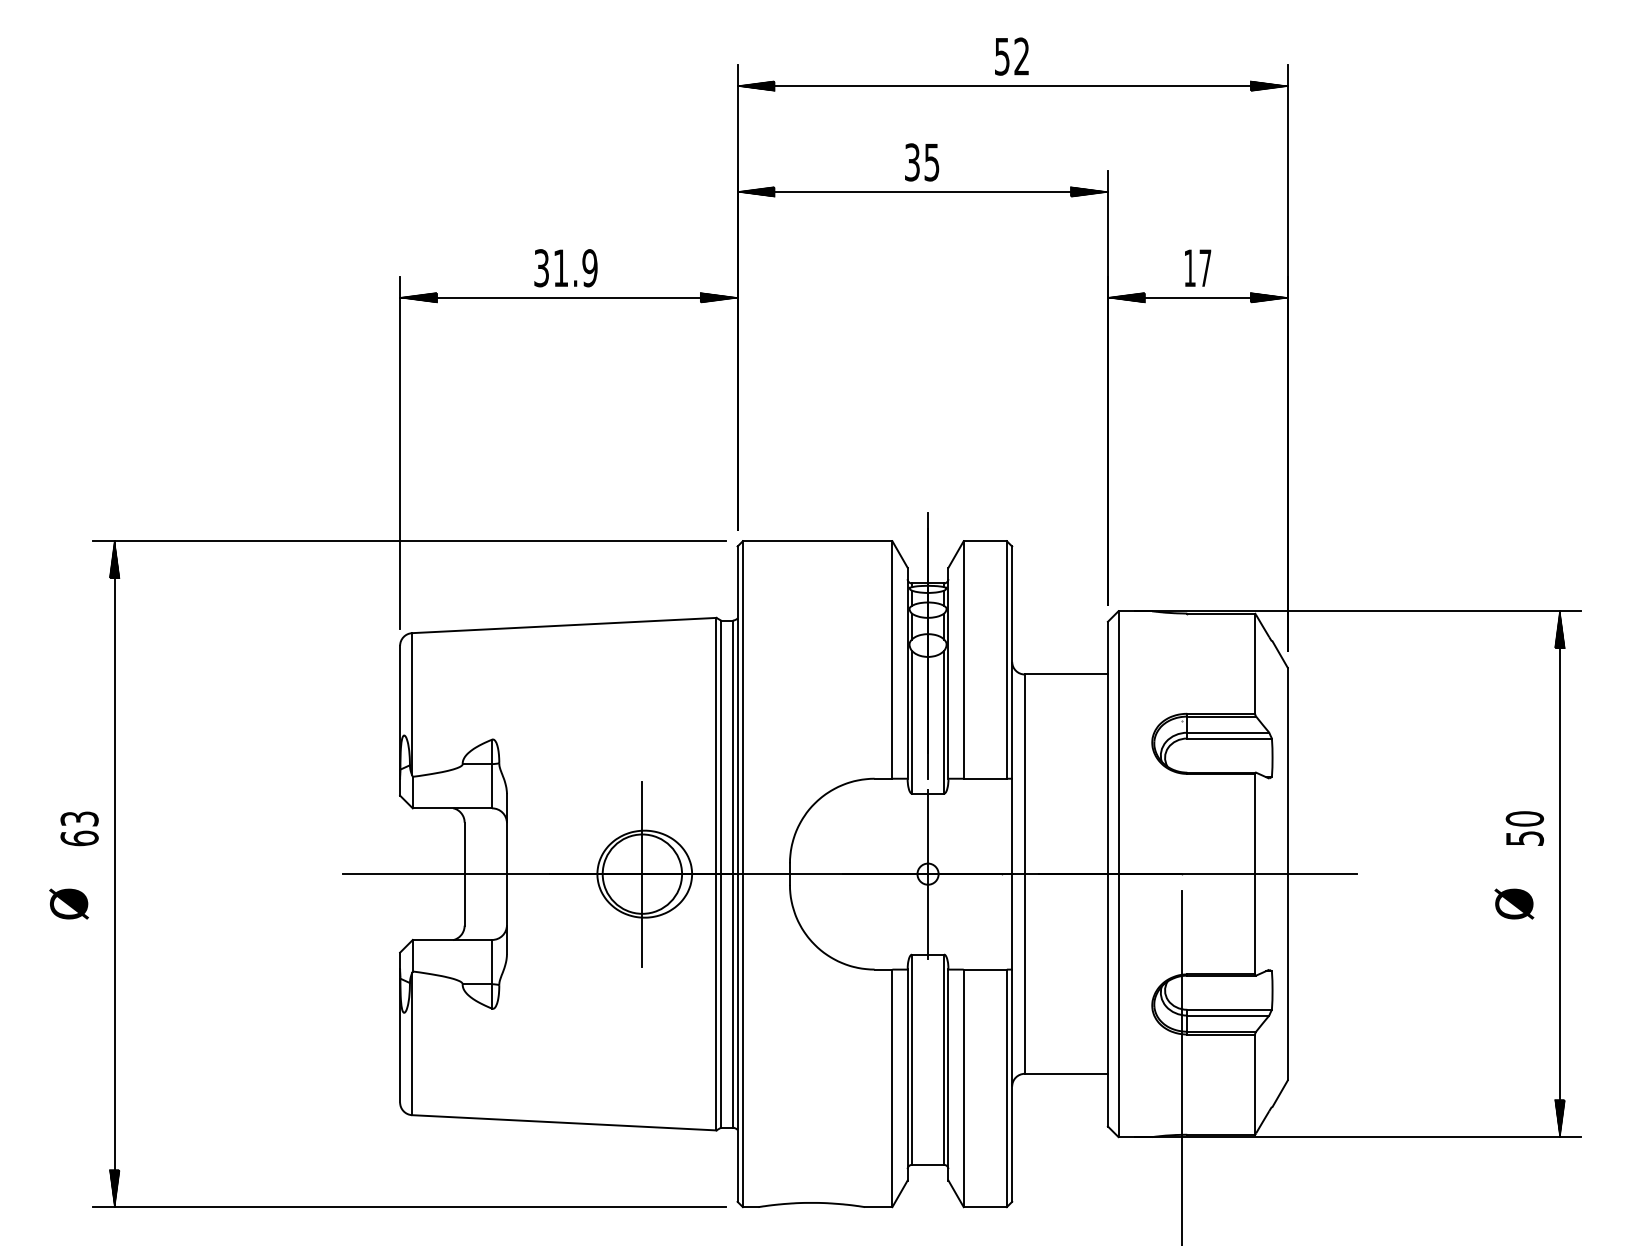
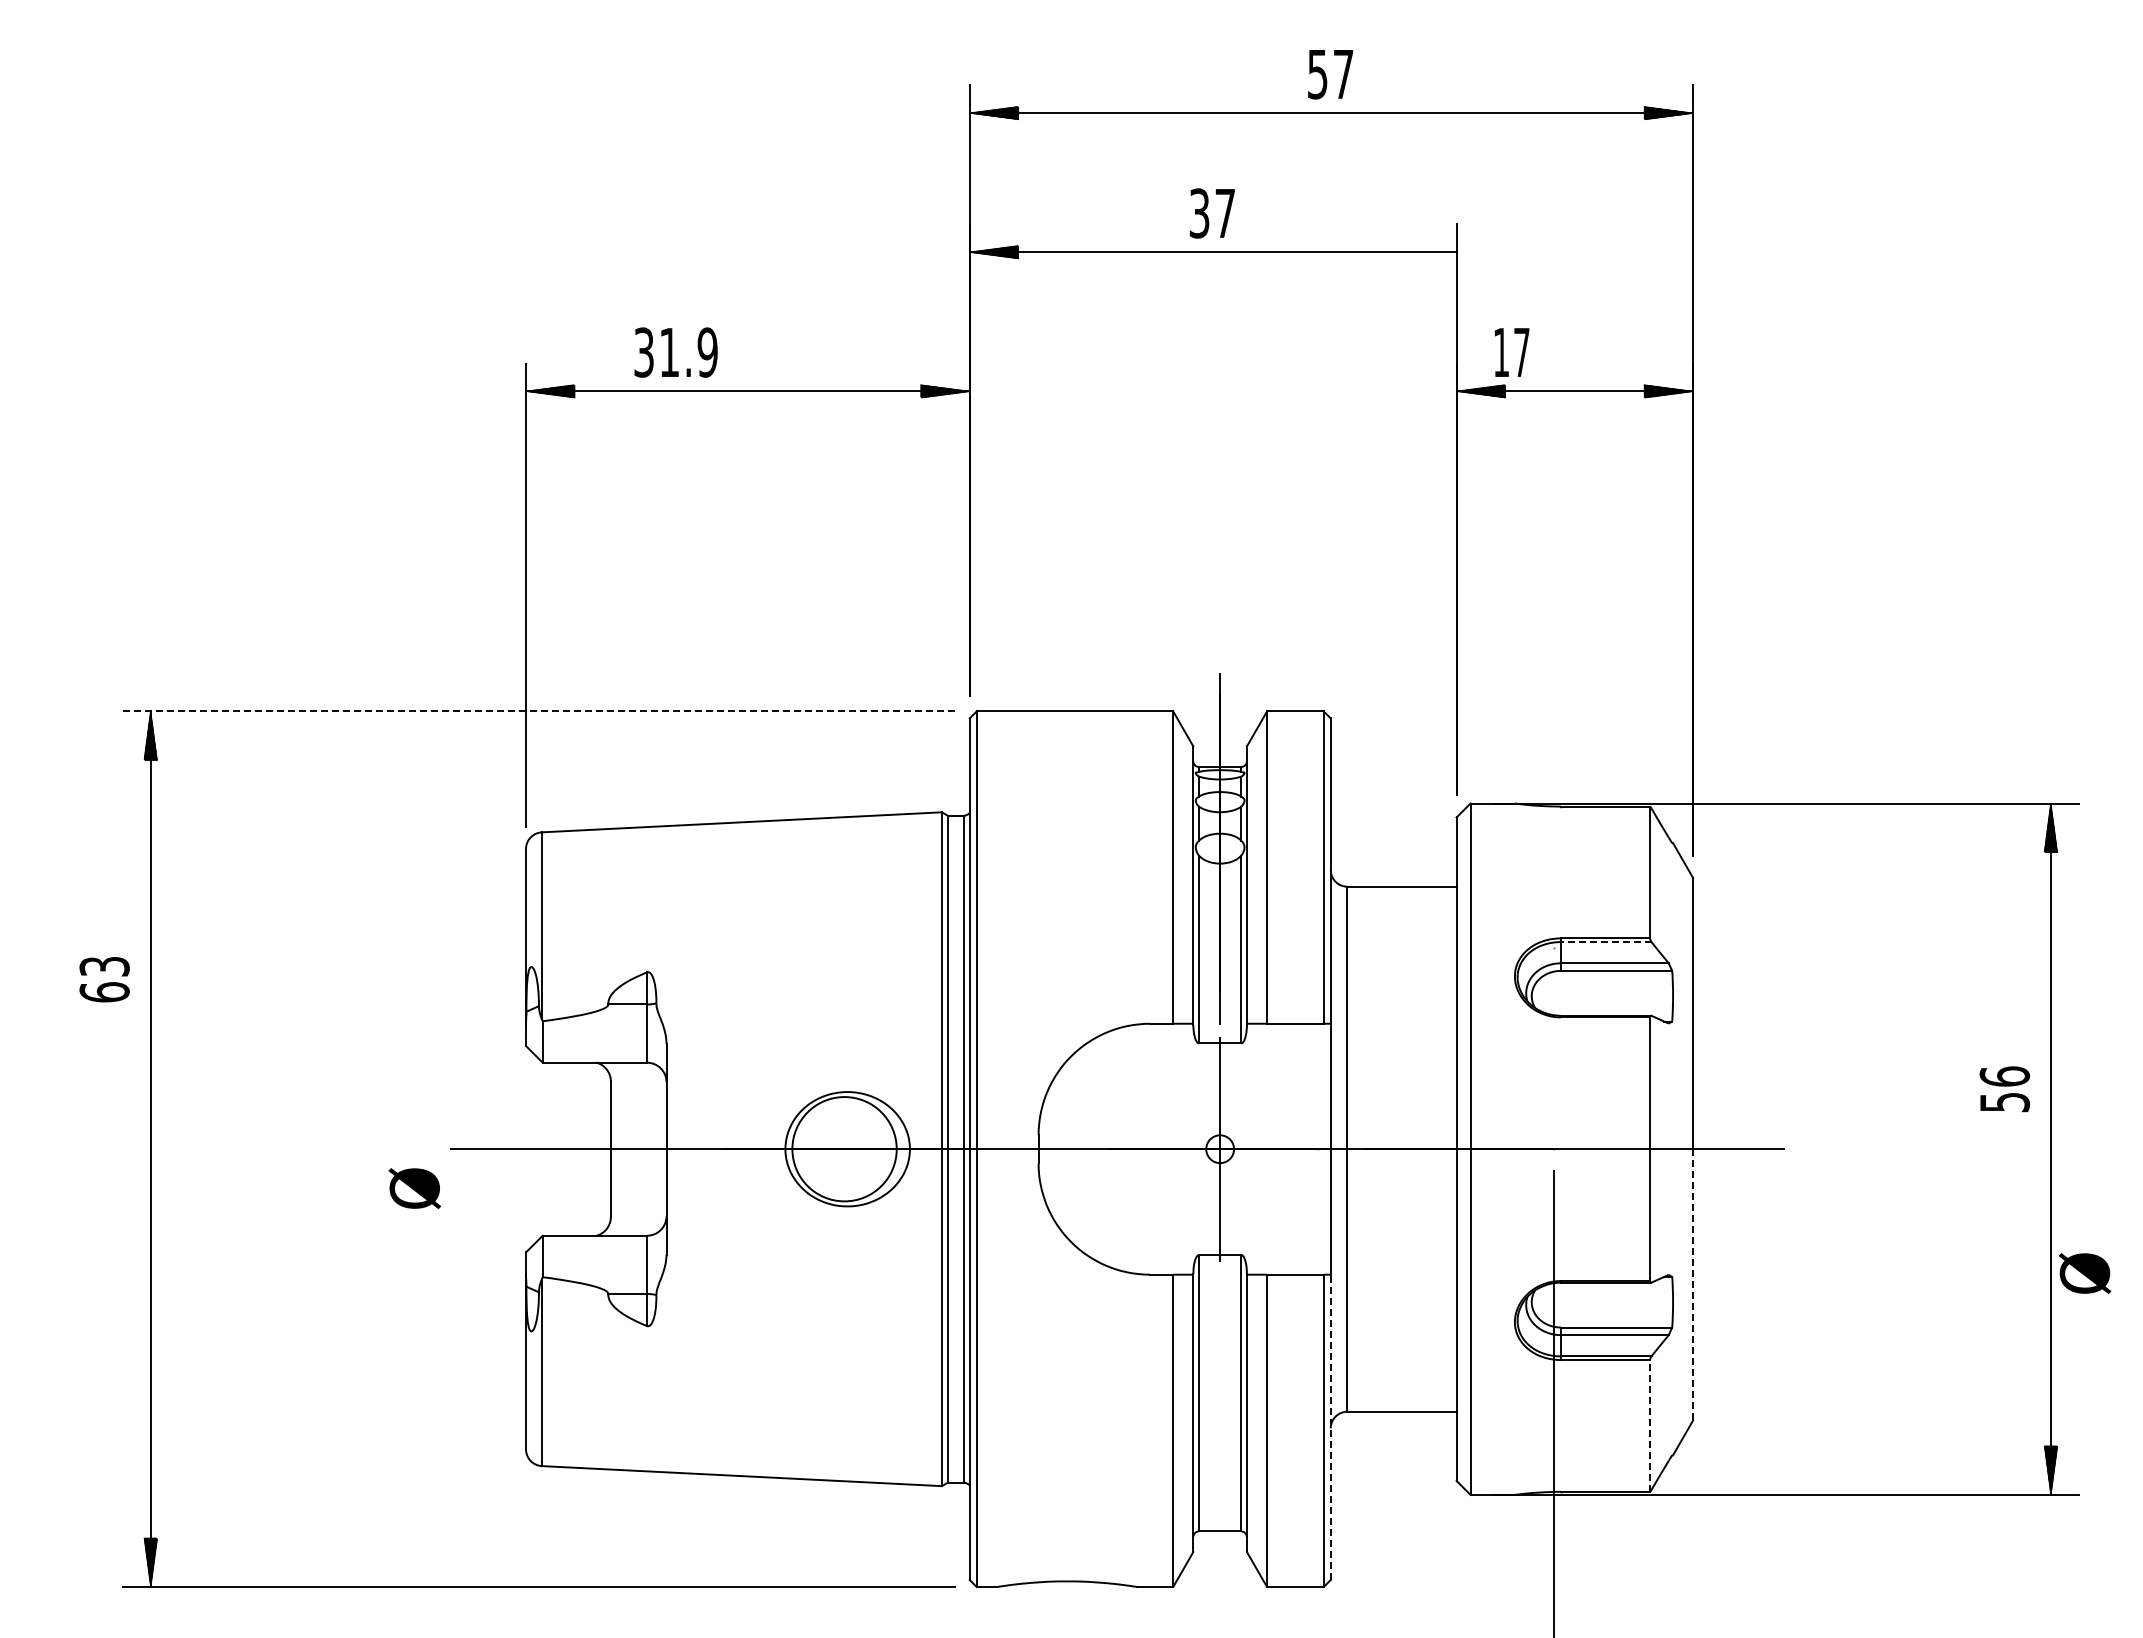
text: (1021, 55) -> (1342, 73), 52 -> 57
text: (931, 162) -> (1224, 213), 35 -> 37
hatch: (1088, 191) -> (1431, 251), removed
text: (565, 268) -> (675, 352), moved
text: (1198, 268) -> (1512, 352), moved
line: (409, 541) -> (538, 711), solid -> dashed
line: (1221, 716) -> (1605, 942), solid -> dashed
text: (1524, 818) -> (2004, 1076), 50 -> 56
text: (79, 828) -> (104, 979), moved
line: (642, 873) -> (844, 1148), removed
text: (68, 904) -> (414, 1188), moved
text: (1513, 904) -> (2084, 1273), moved
line: (1288, 977) -> (1693, 1284), solid -> dashed
line: (1255, 1084) -> (1650, 1425), solid -> dashed
line: (1011, 1085) -> (1330, 1427), solid -> dashed

